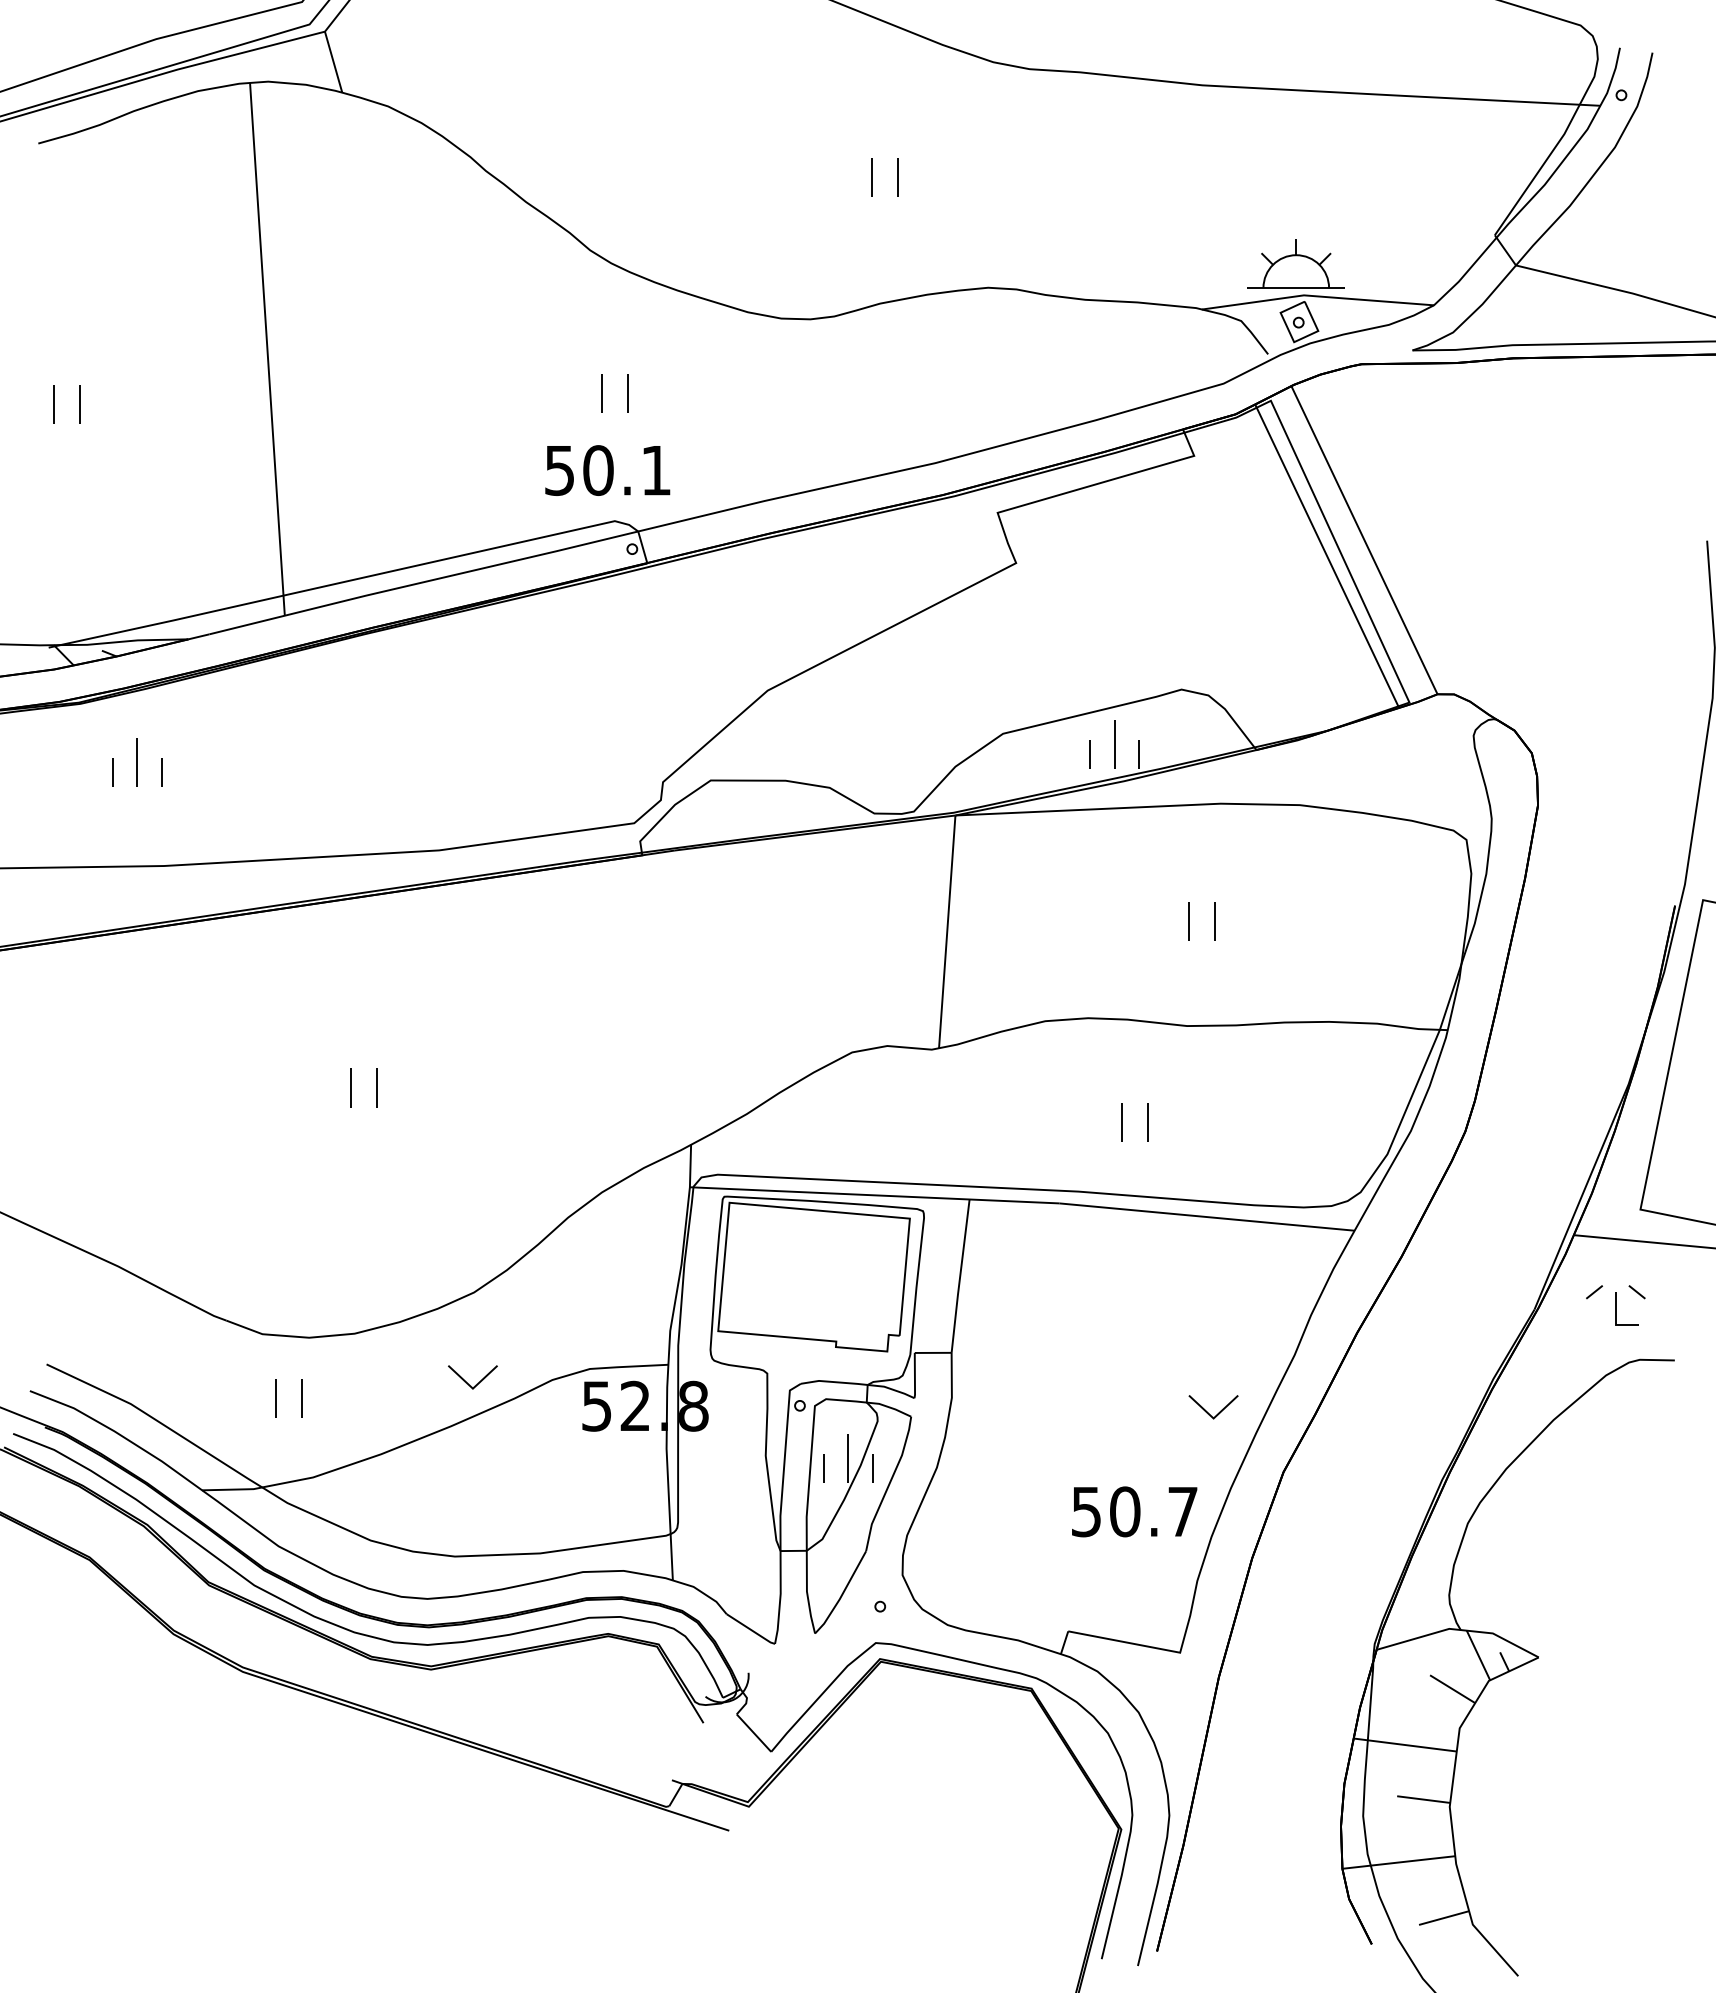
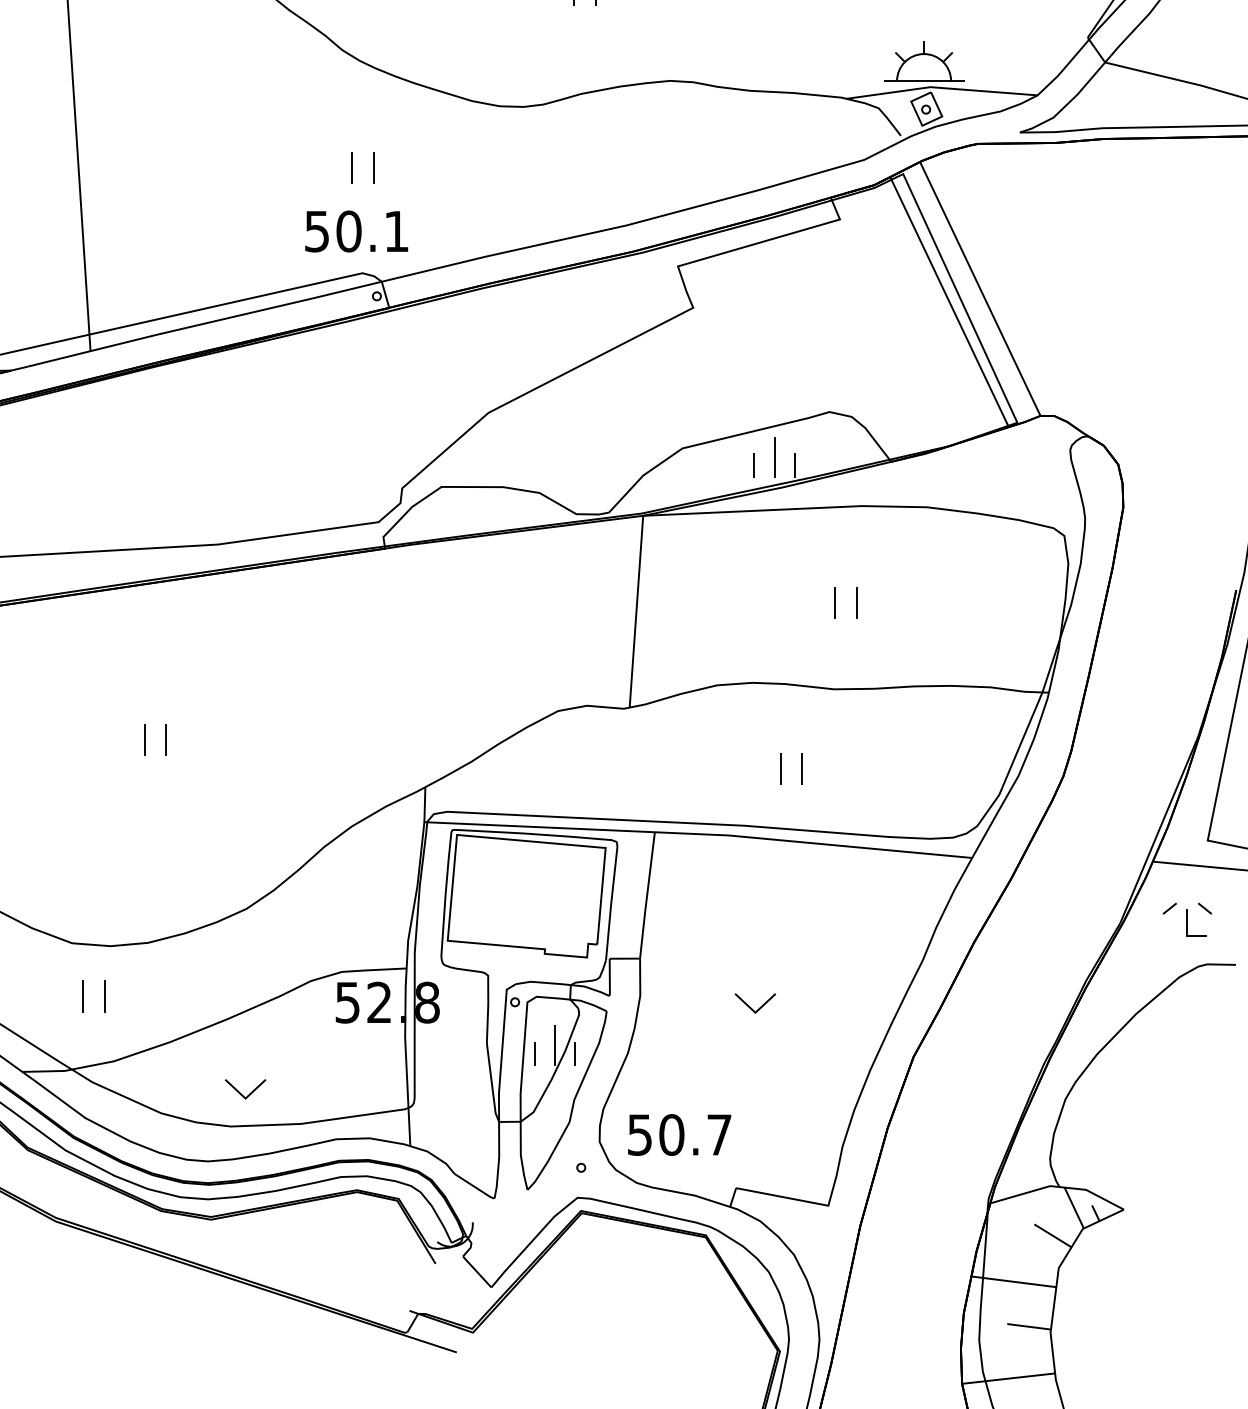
part: (467, 1382) -> (241, 1093), moved
part: (1208, 1412) -> (751, 1007), moved
text: (1134, 1511) -> (679, 1134), moved

